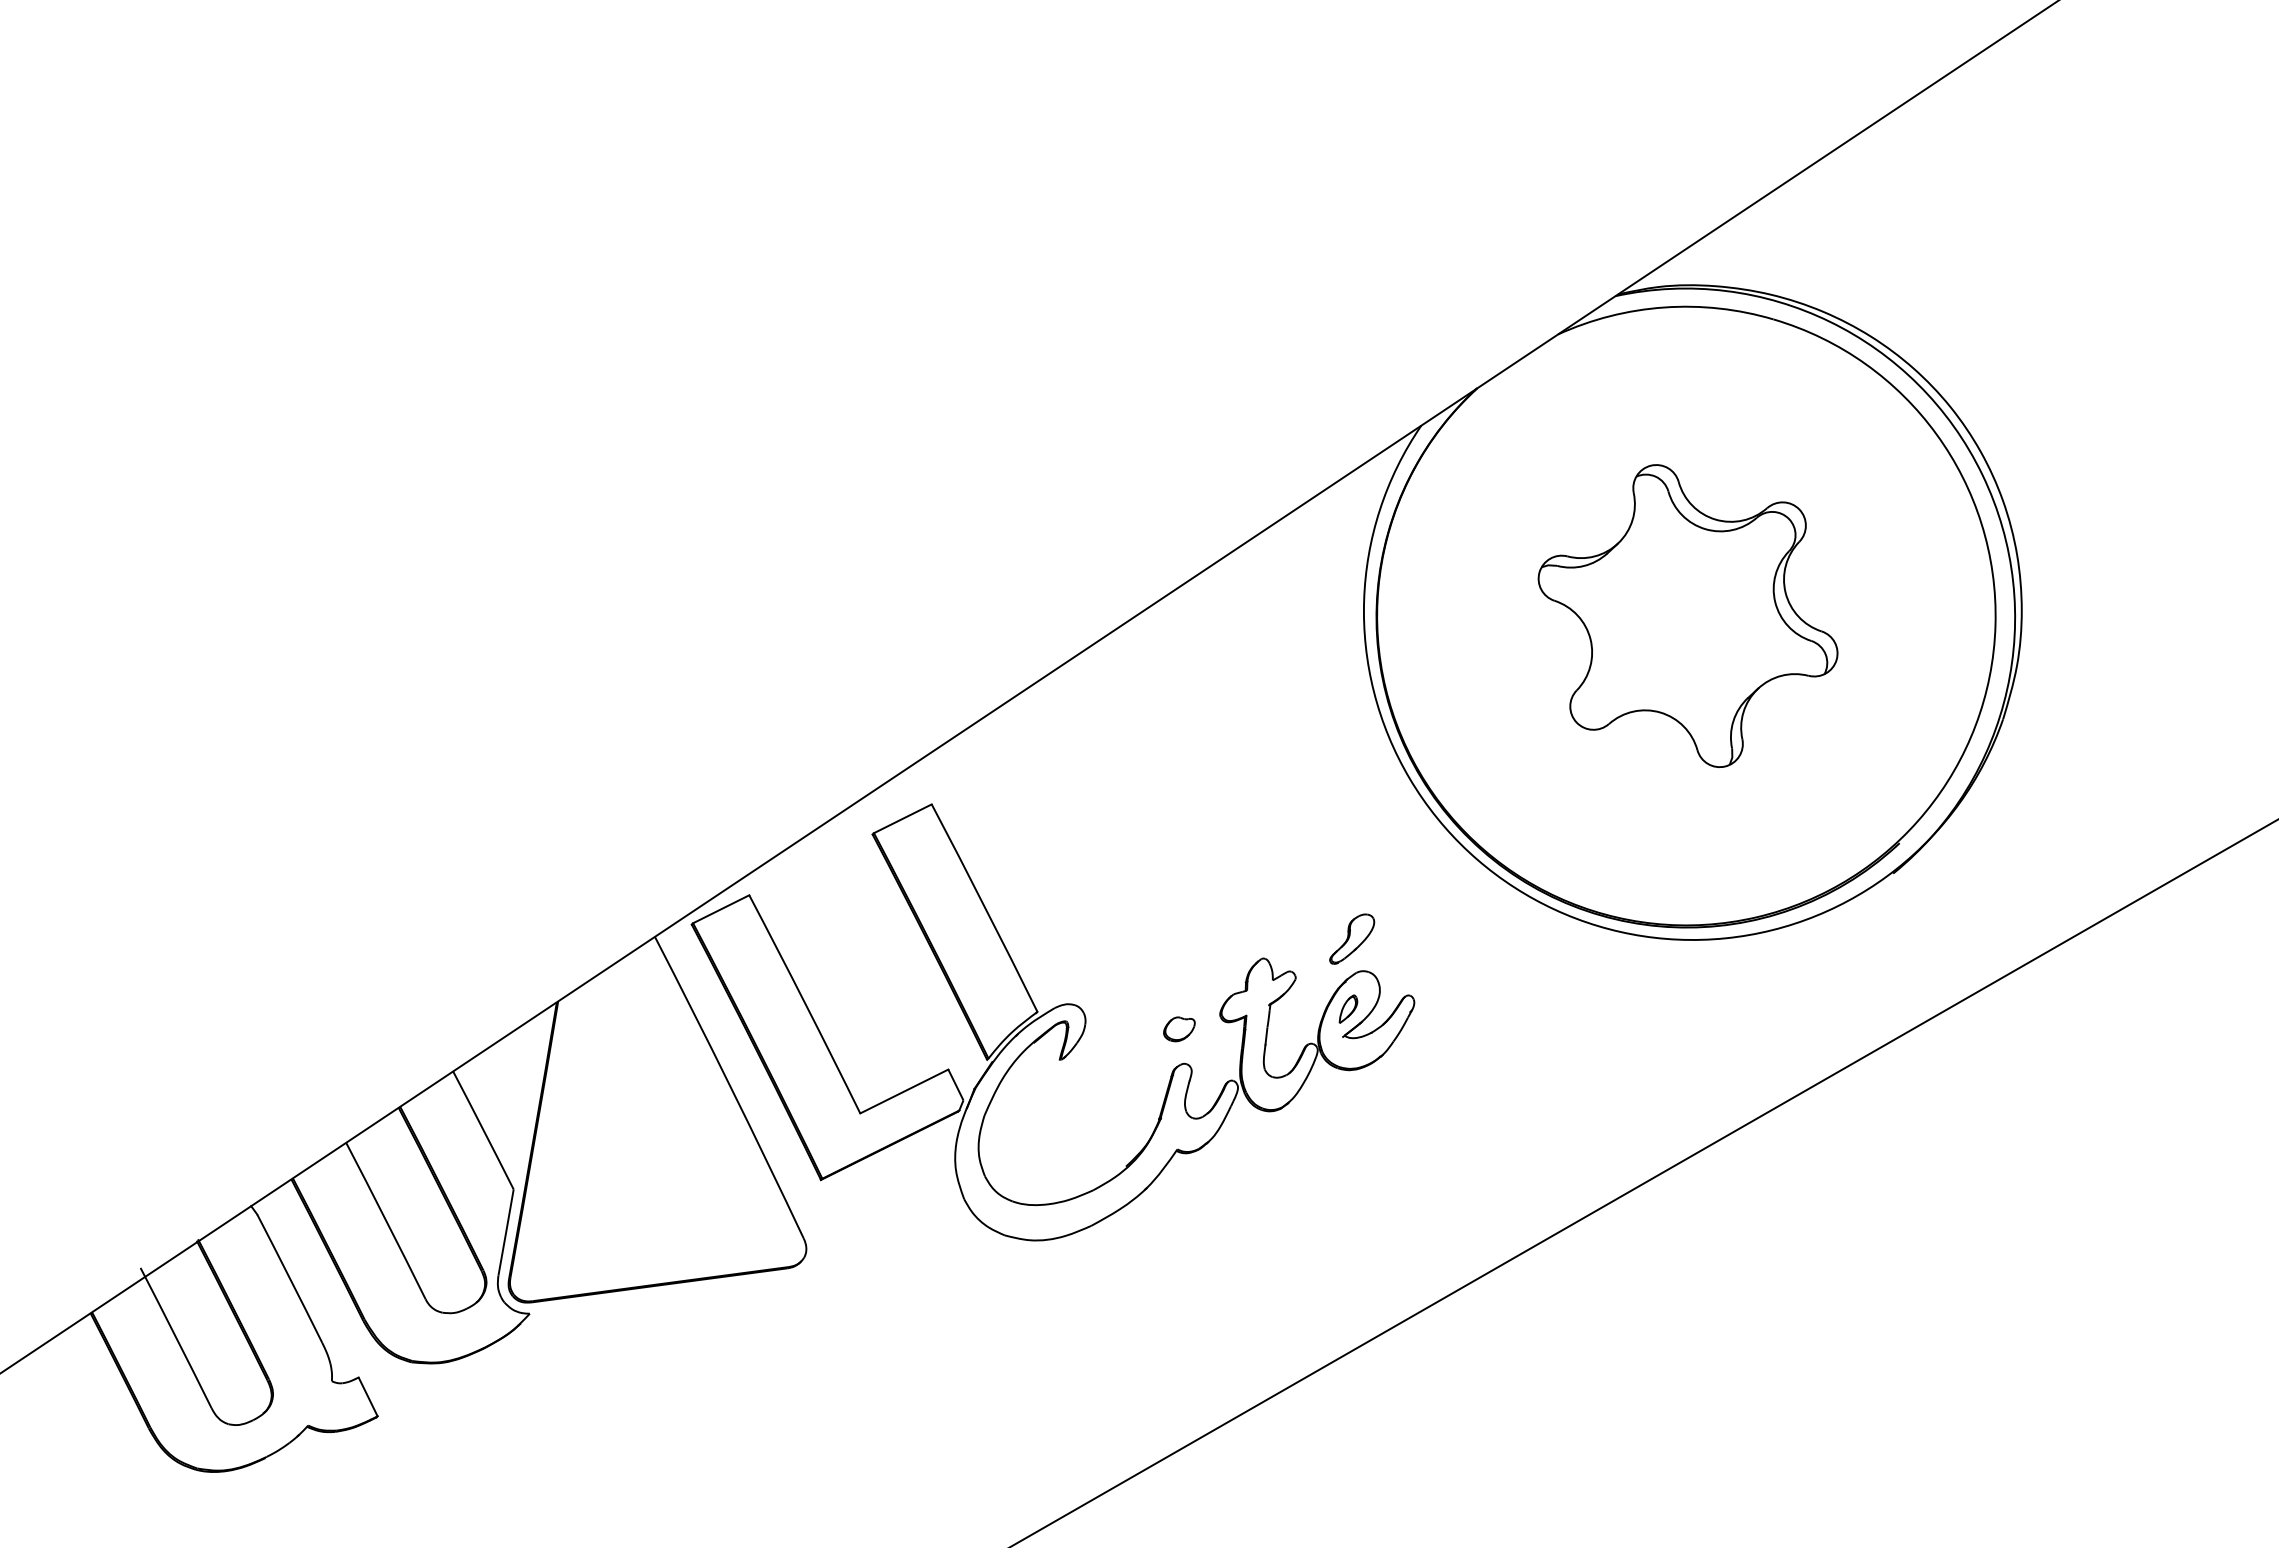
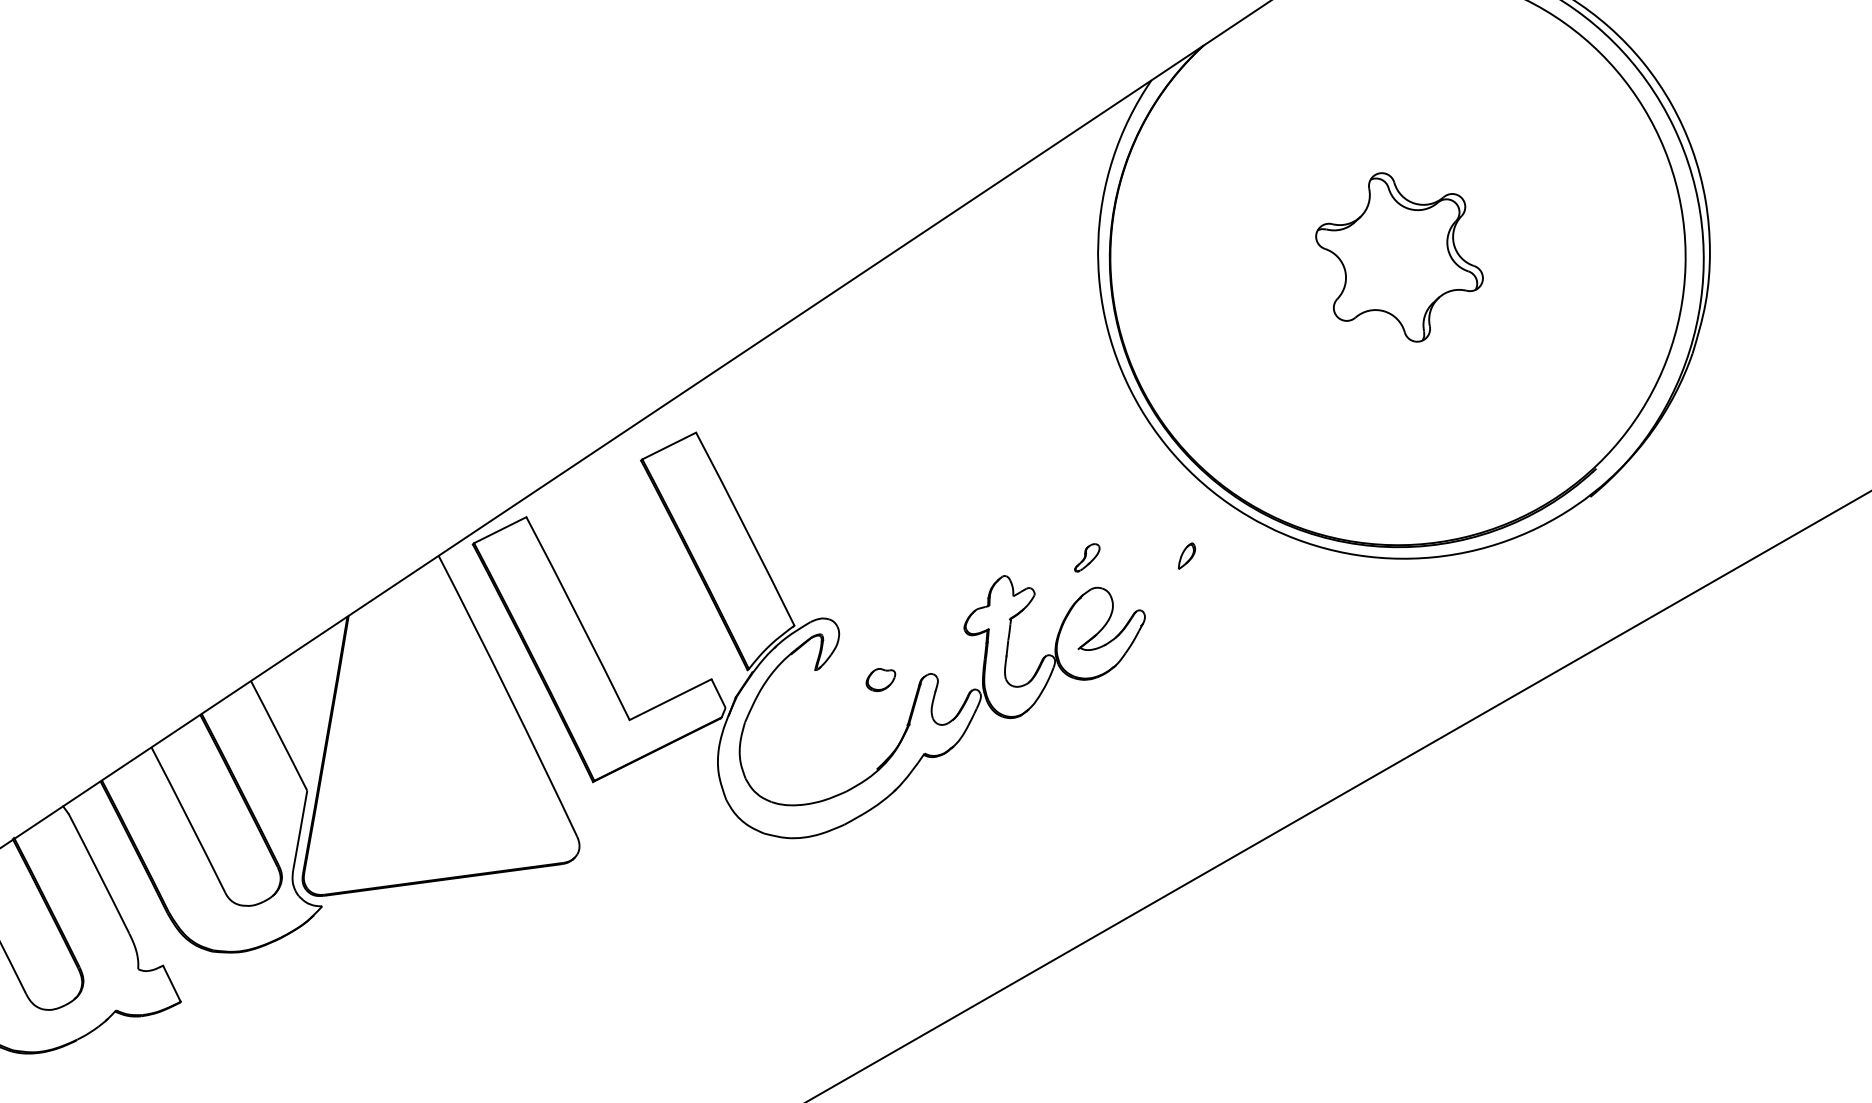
part: (1687, 615) -> (1399, 256), size x0.6
part: (1352, 938) -> (1087, 557), size x0.6
part: (1348, 1008) -> (1186, 555), moved
part: (1179, 1029) -> (880, 680), moved

